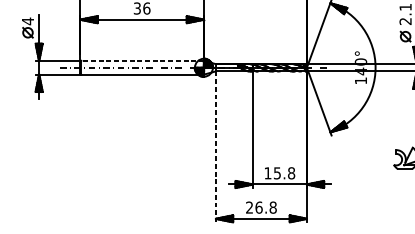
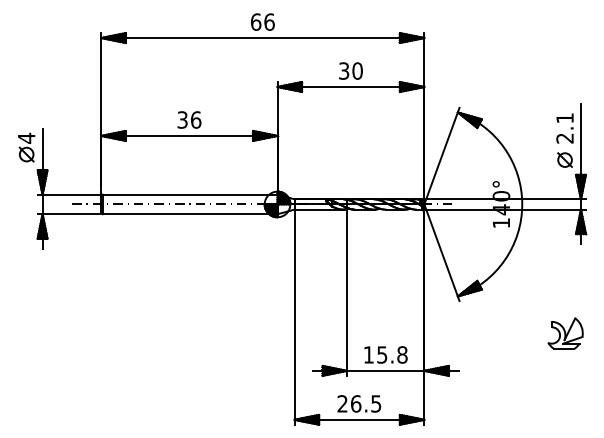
line: (142, 60) -> (189, 194), dashed -> solid
line: (215, 147) -> (294, 317), dashed -> solid
text: (273, 207) -> (376, 403), 26.8 -> 26.5

